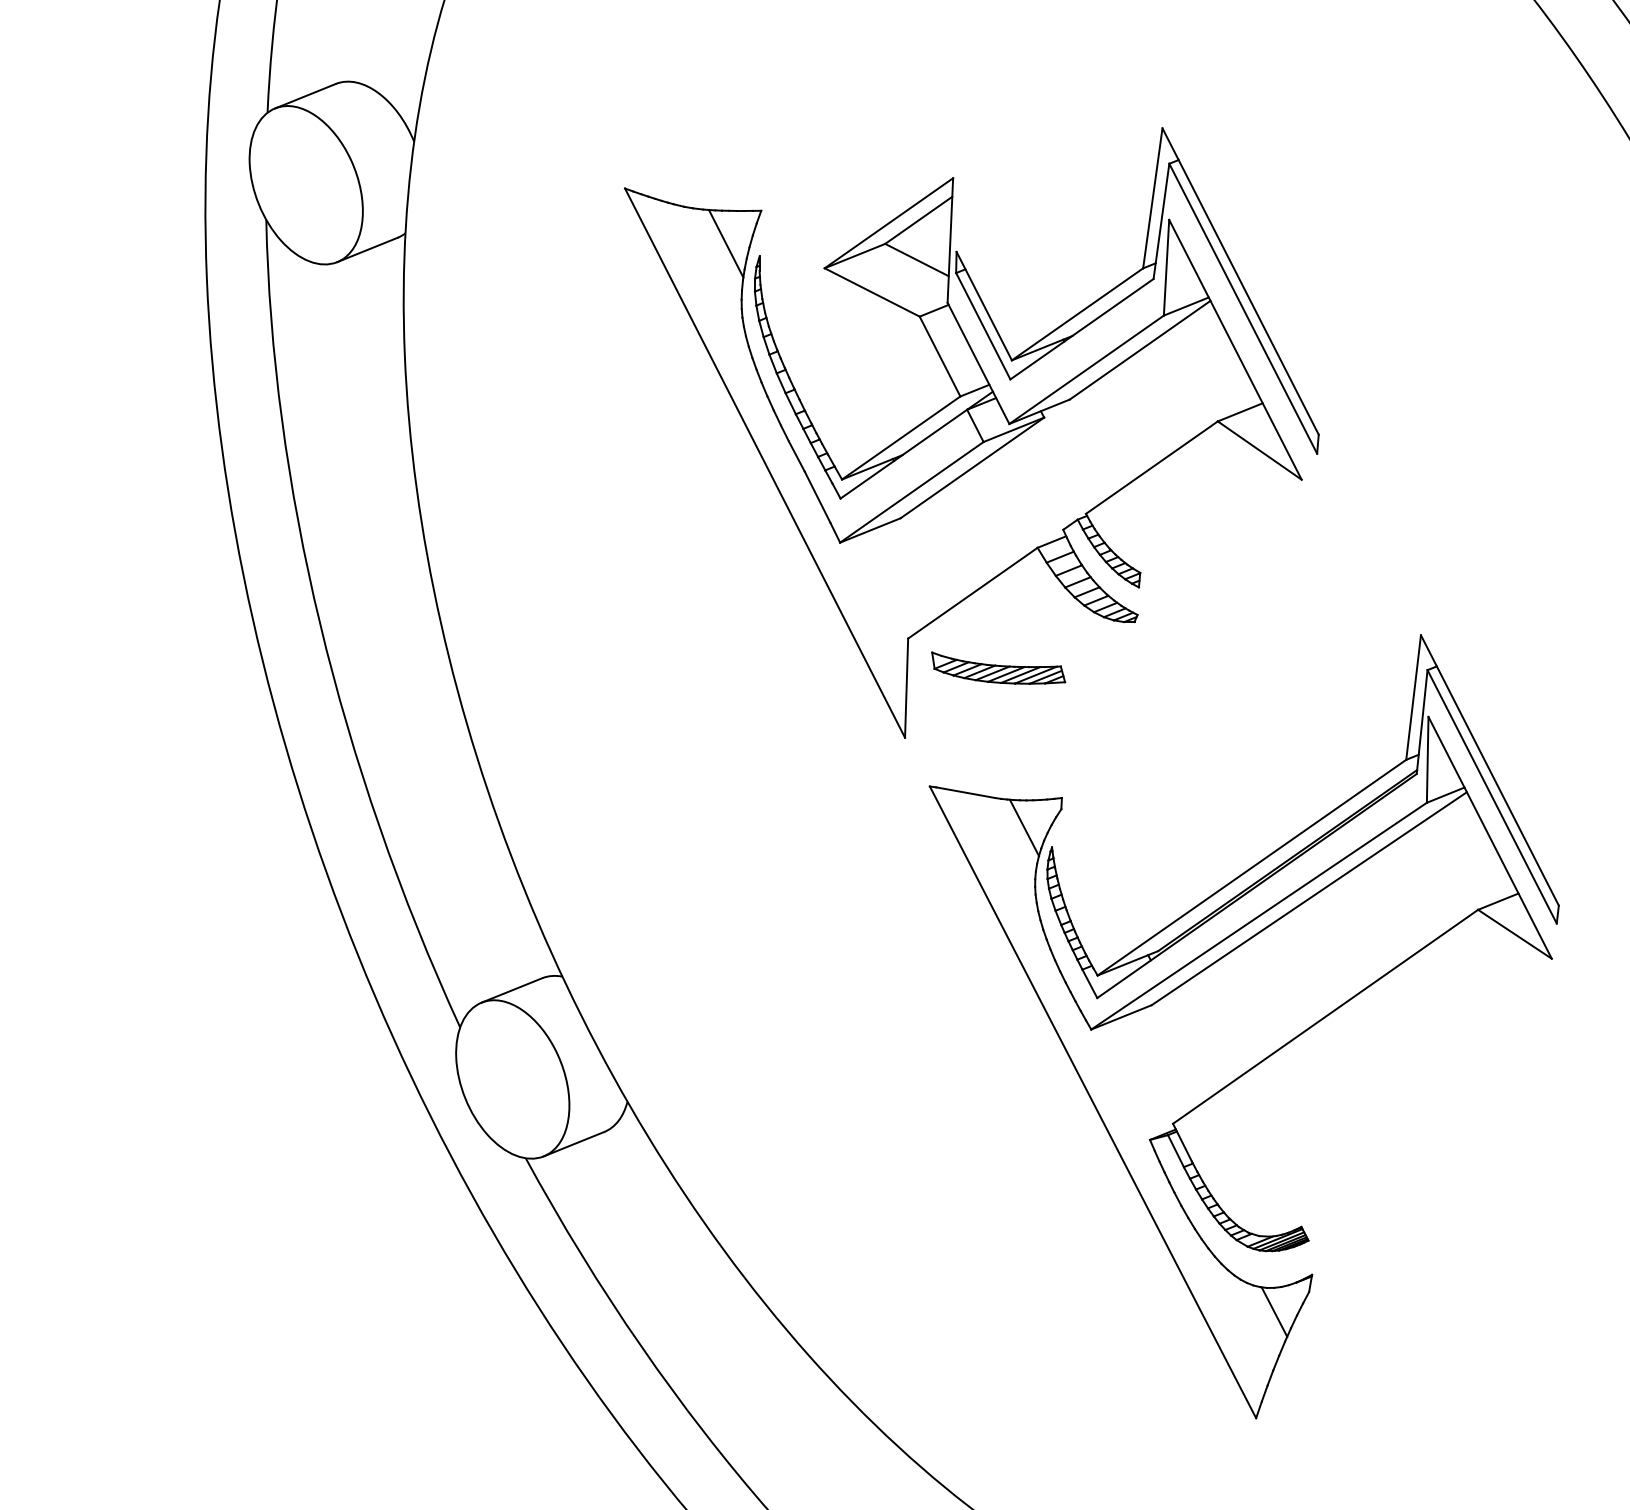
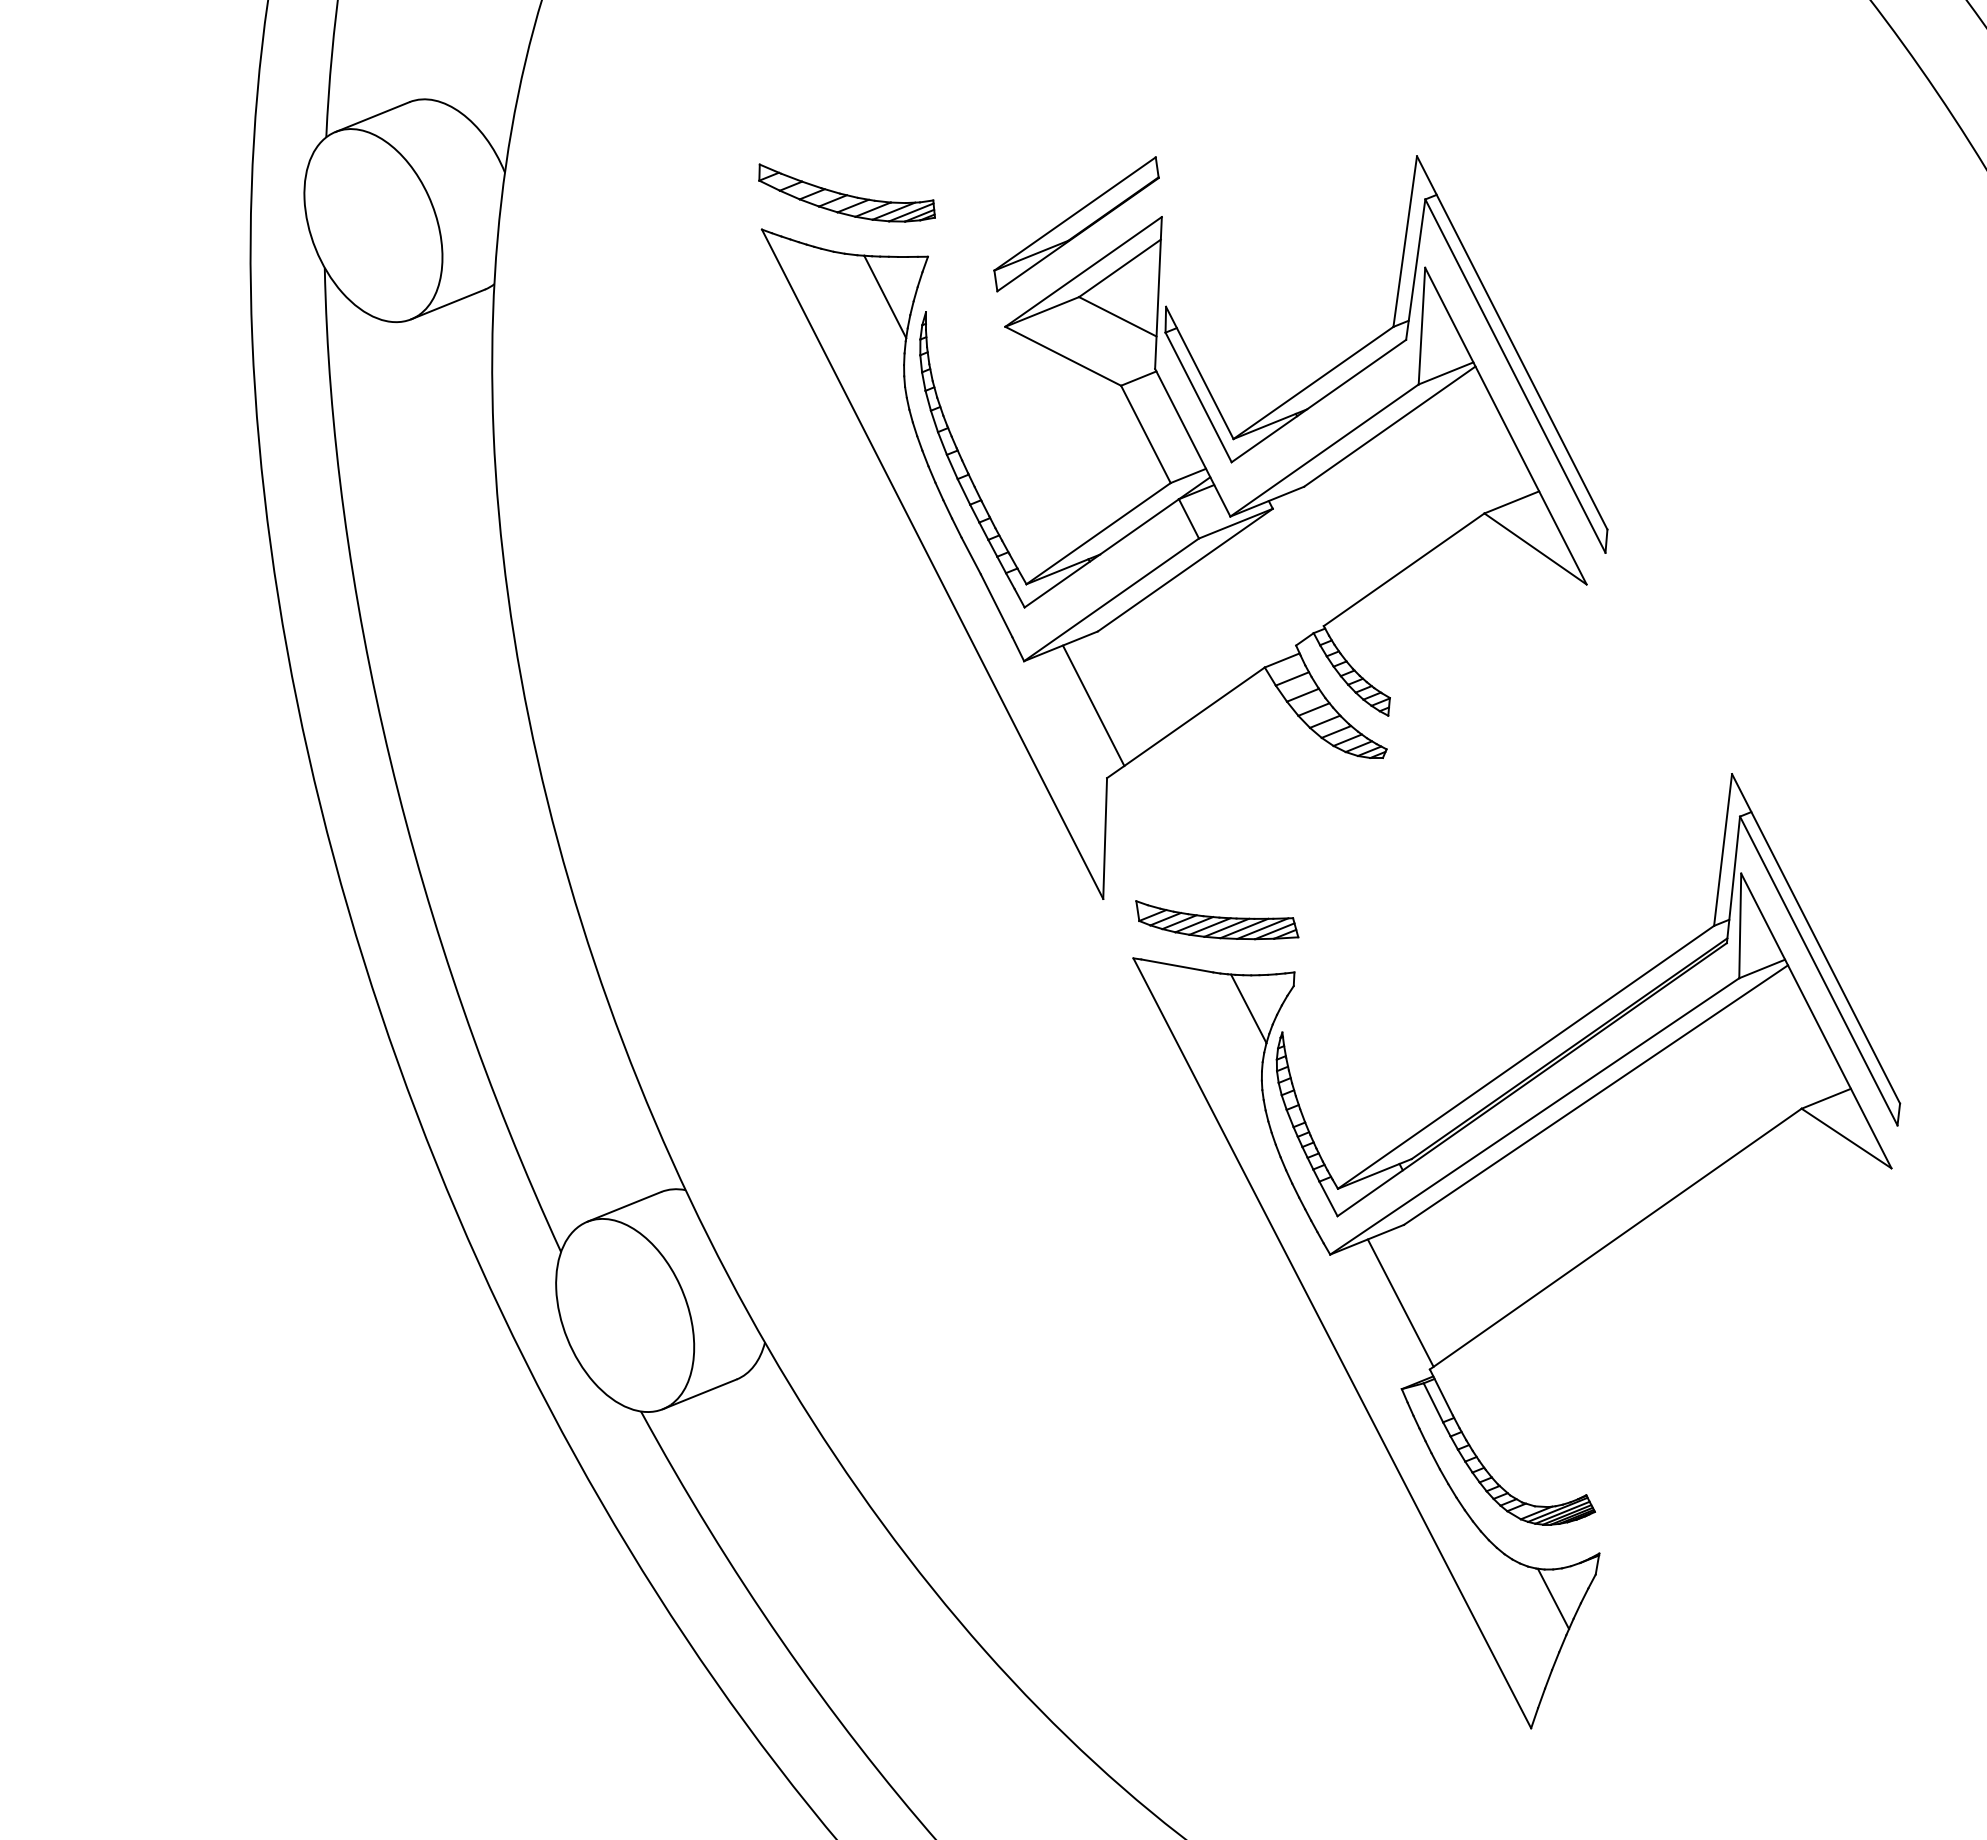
part: (694, 158) -> (846, 192), added
part: (883, 184) -> (1076, 224), added
line: (897, 579) -> (1093, 705), added
part: (998, 668) -> (1217, 920), moved
line: (1148, 1068) -> (1400, 1302), added

